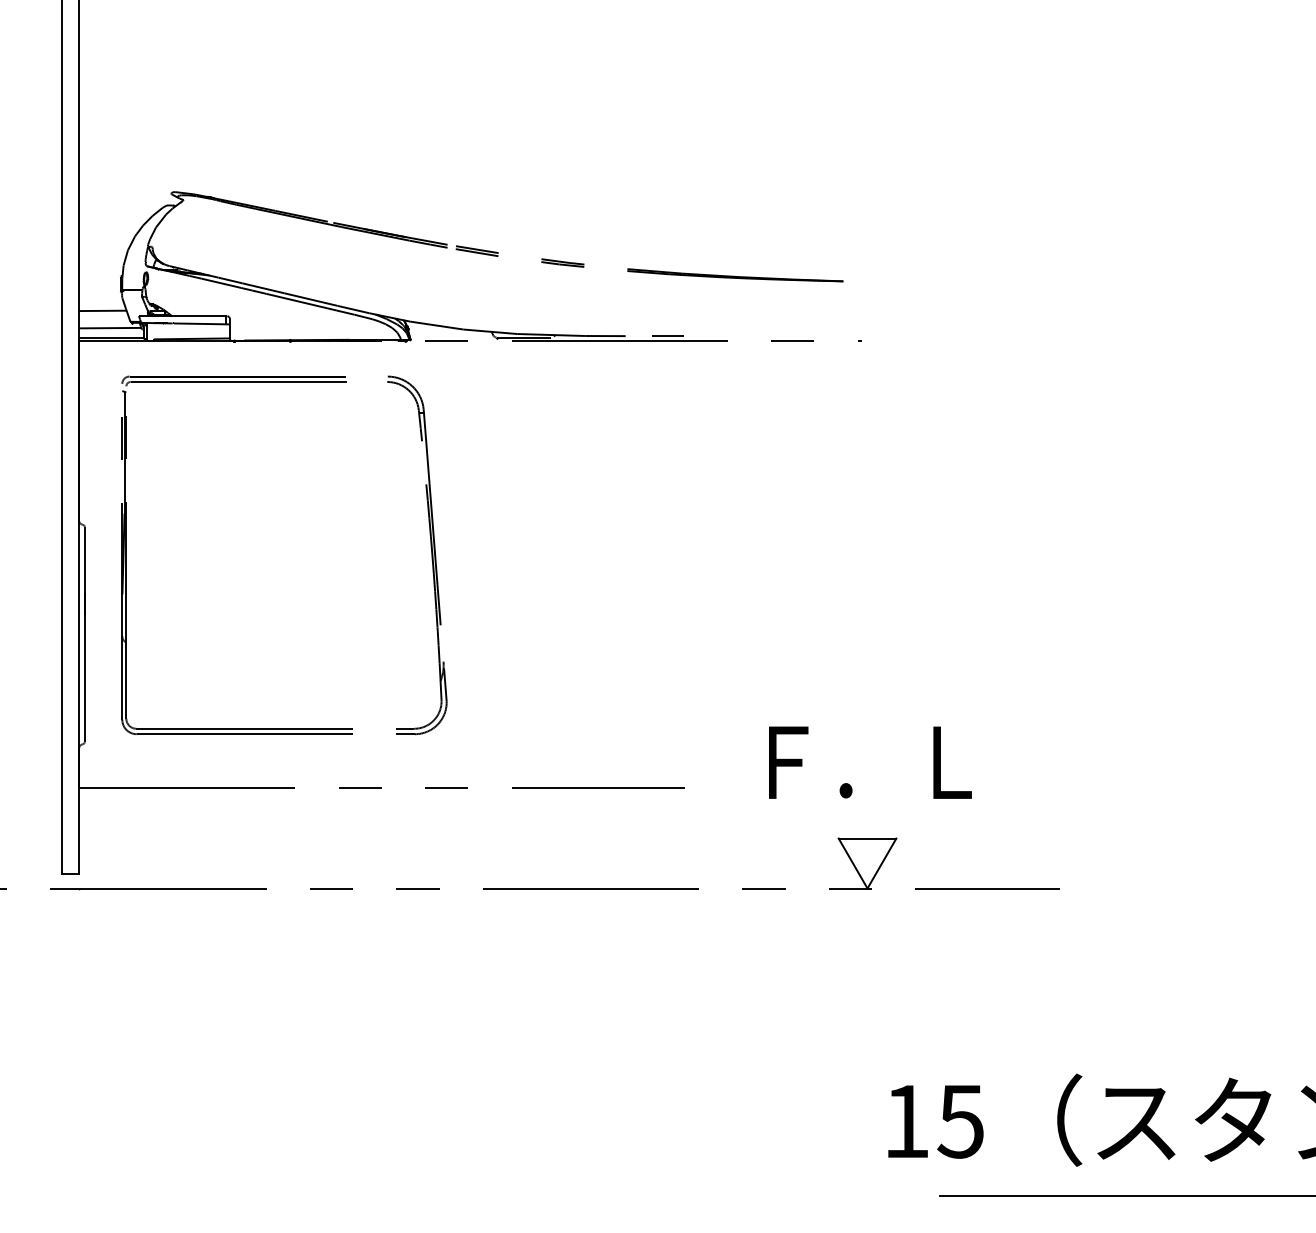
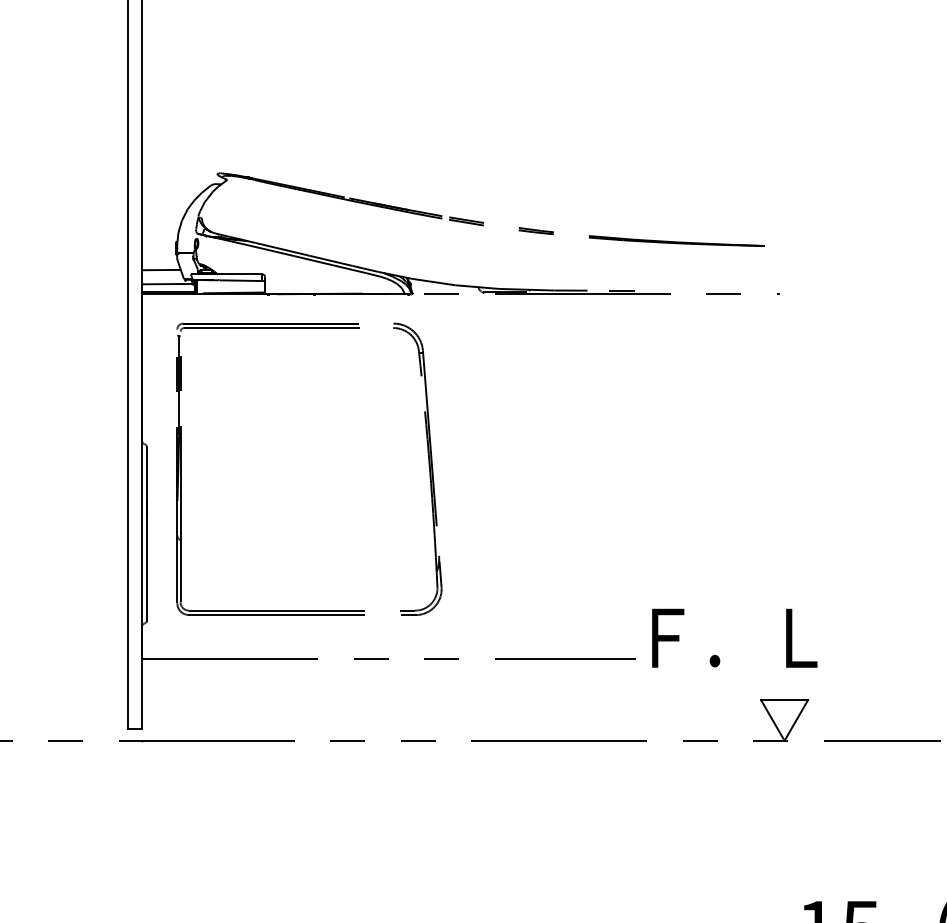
text: (870, 762) -> (734, 638), moved

